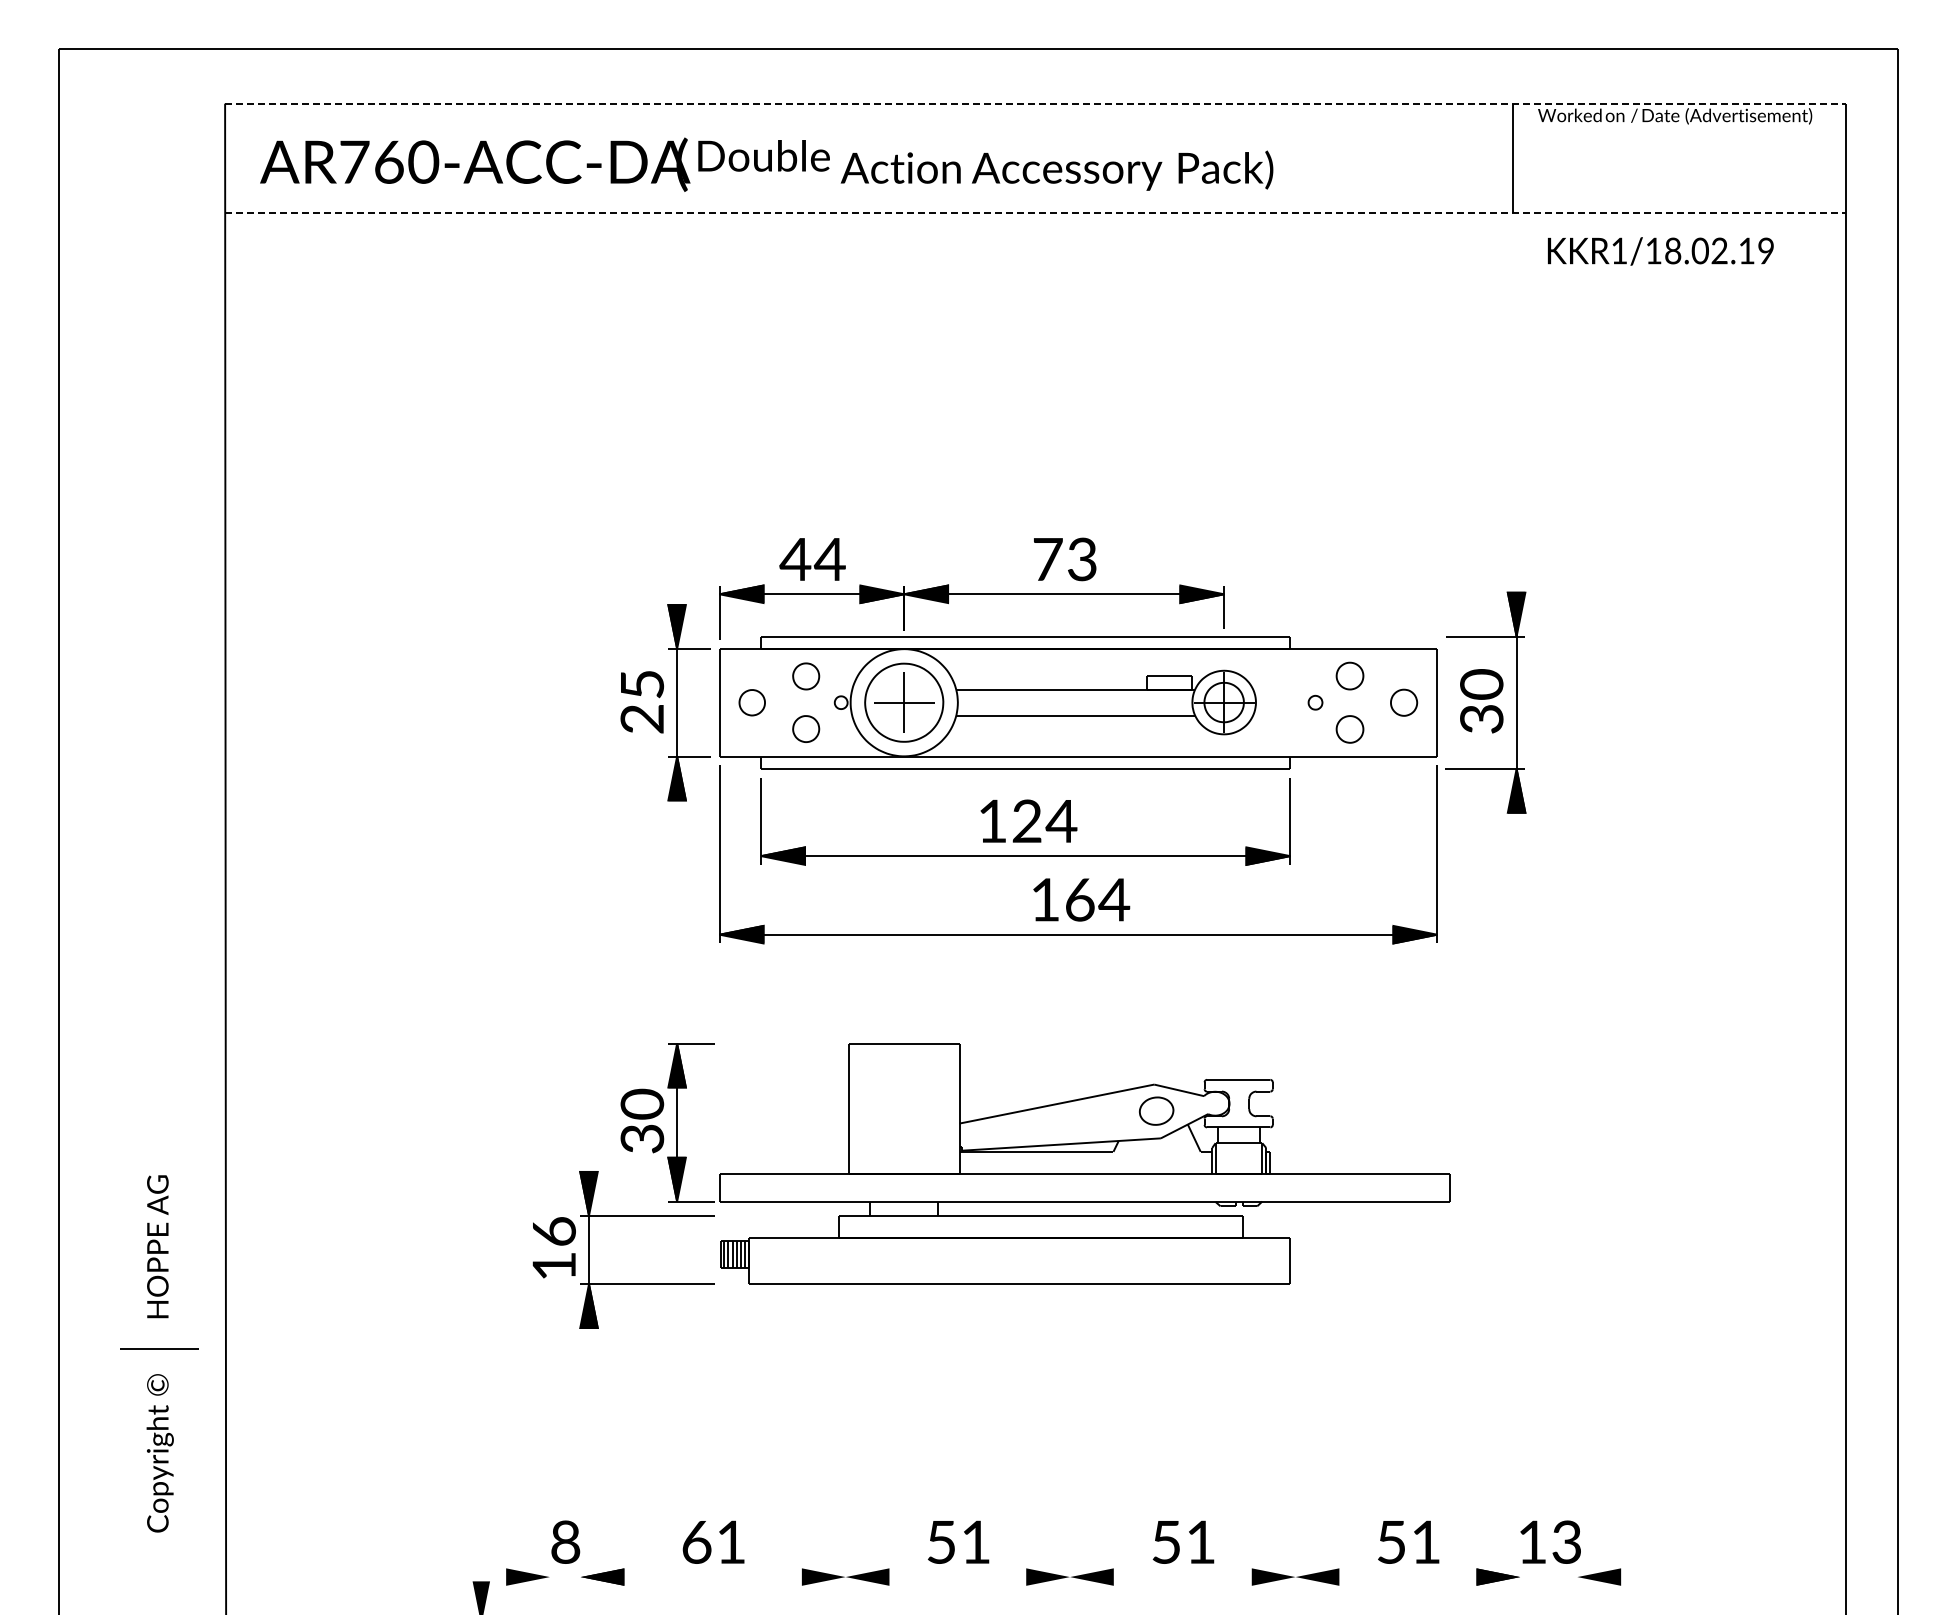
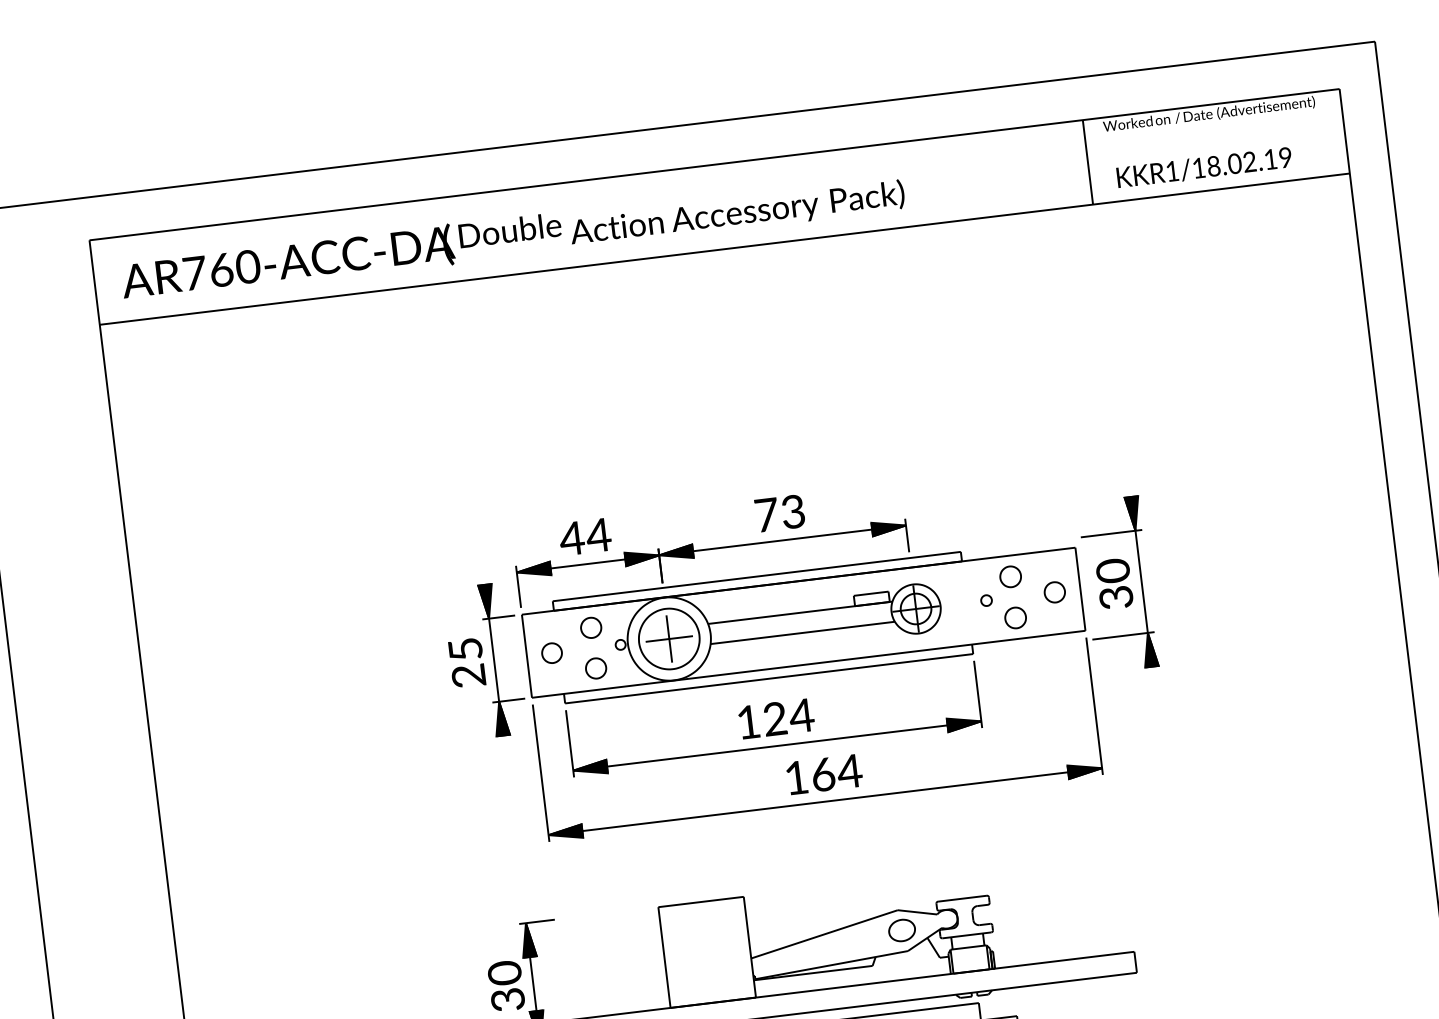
line: (1035, 103) -> (714, 164), dashed -> solid
line: (1035, 213) -> (724, 249), dashed -> solid
text: (1660, 251) -> (1204, 167), moved

